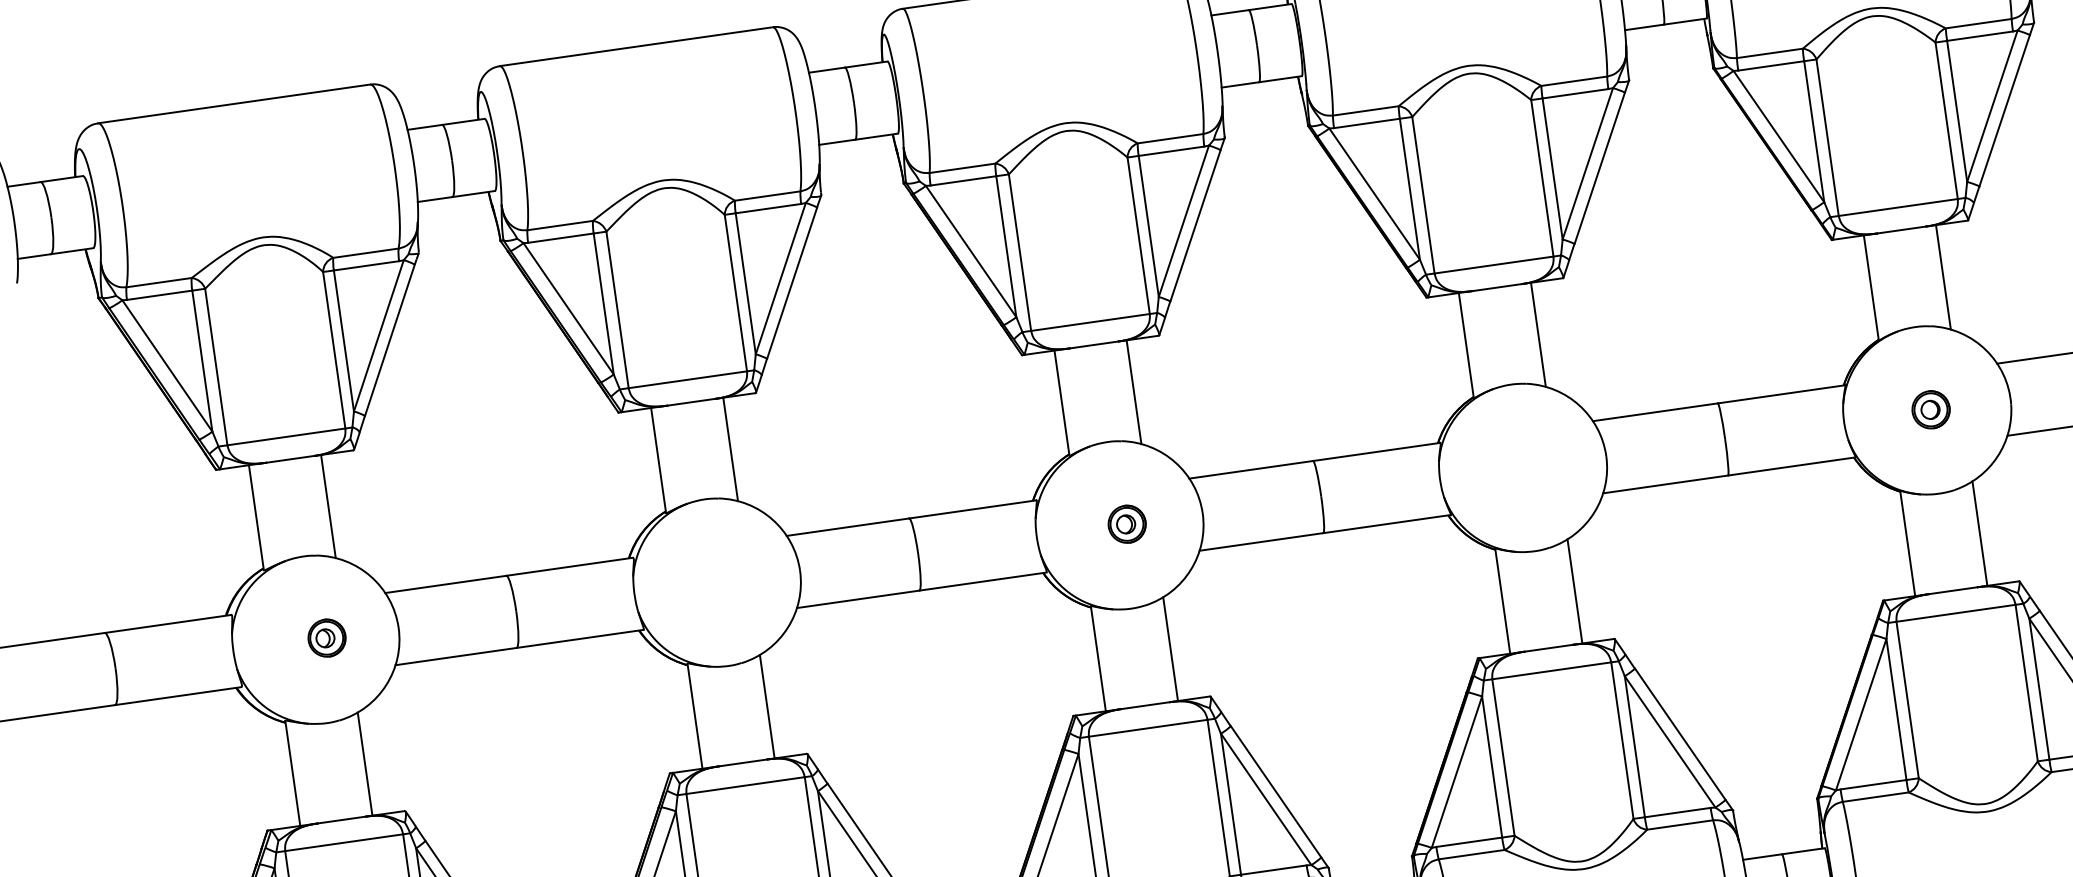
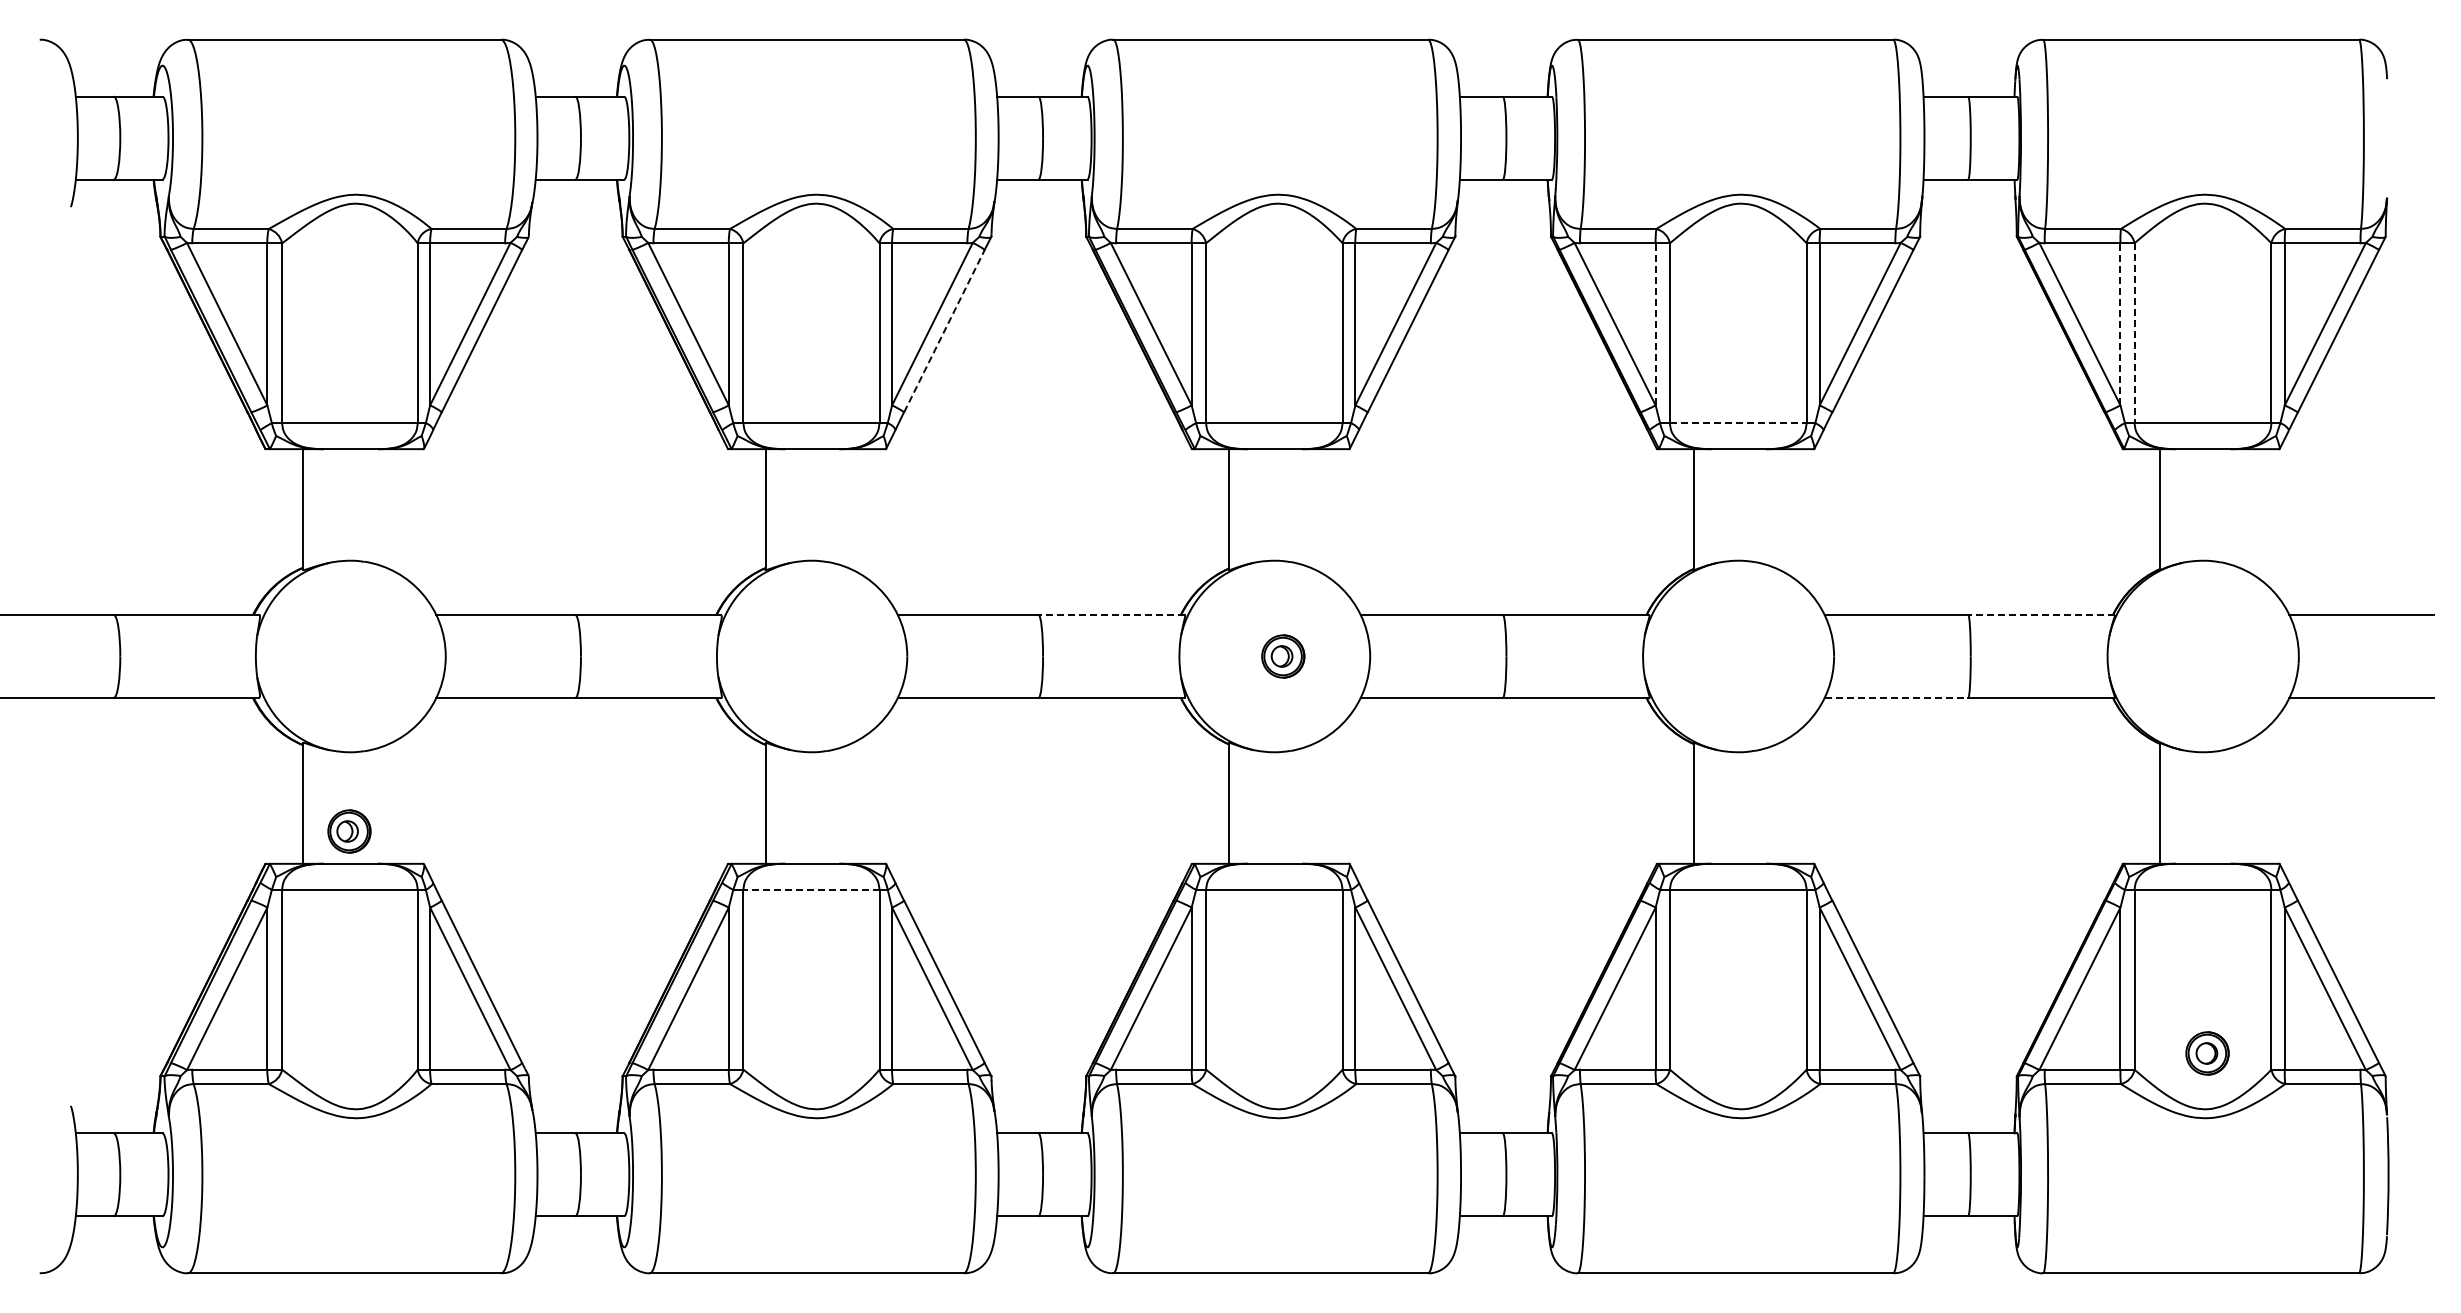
line: (1814, 130) -> (2120, 323), solid -> dashed
line: (1827, 137) -> (2134, 333), solid -> dashed
line: (1409, 188) -> (1655, 323), solid -> dashed
line: (1494, 265) -> (1738, 423), solid -> dashed
line: (1943, 277) -> (2242, 509), removed
line: (792, 283) -> (944, 331), solid -> dashed
line: (1538, 334) -> (1777, 508), removed
line: (1134, 391) -> (1312, 508), removed
line: (1781, 394) -> (2041, 615), solid -> dashed
part: (1931, 409) -> (2207, 1053), moved
line: (730, 449) -> (848, 508), removed
line: (1665, 484) -> (1896, 697), solid -> dashed
line: (328, 506) -> (386, 508), removed
line: (972, 509) -> (1111, 615), solid -> dashed
line: (1979, 533) -> (2242, 803), removed
line: (1575, 590) -> (1777, 803), removed
part: (327, 638) -> (349, 831), moved
line: (1170, 648) -> (1312, 803), removed
line: (767, 705) -> (848, 803), removed
line: (365, 764) -> (386, 804), removed
line: (744, 785) -> (810, 889), solid -> dashed

